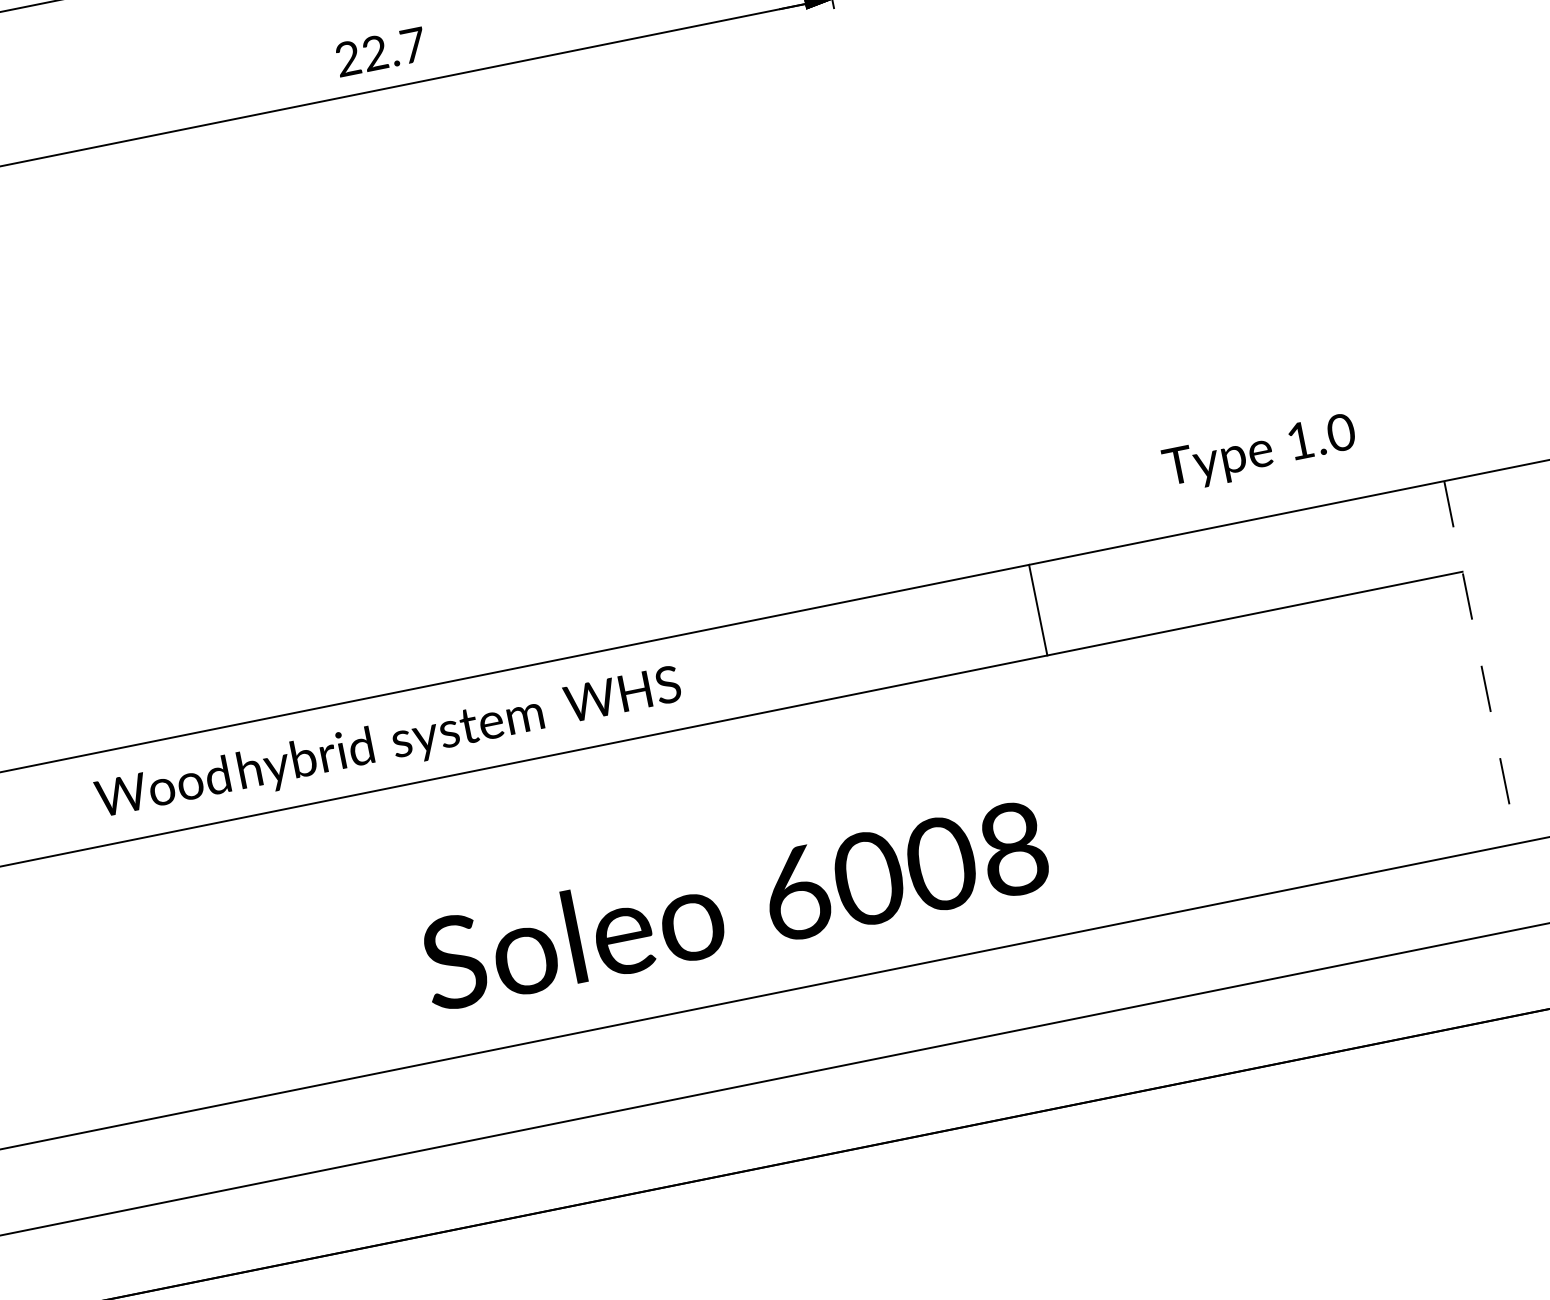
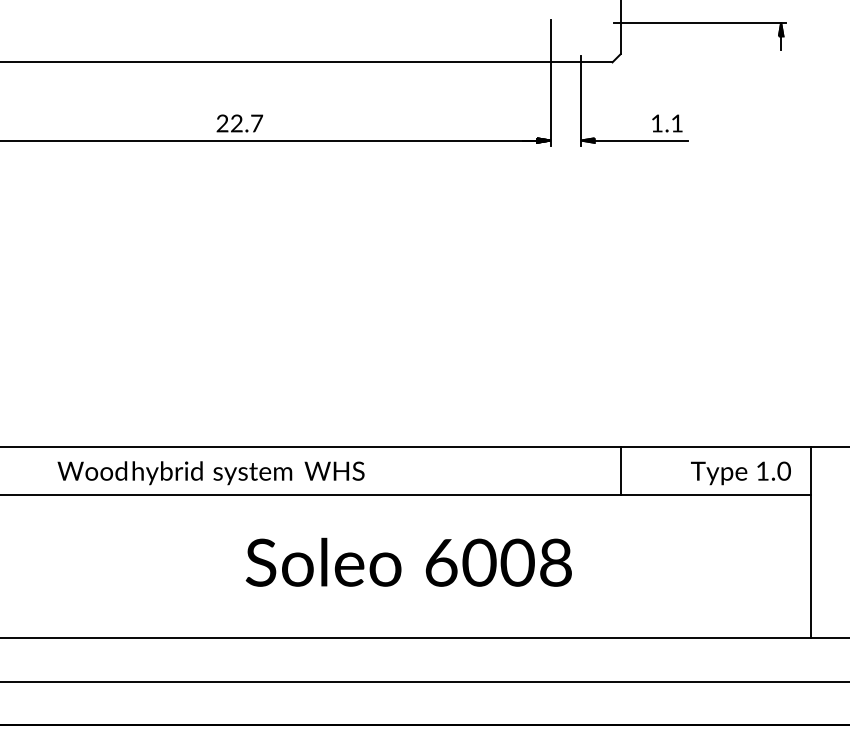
text: (380, 52) -> (239, 123), moved
text: (1259, 453) -> (740, 473), moved
line: (1037, 610) -> (620, 471), moved
line: (1481, 663) -> (811, 543), dashed -> solid
text: (387, 745) -> (210, 473), moved
text: (733, 903) -> (408, 561), moved

